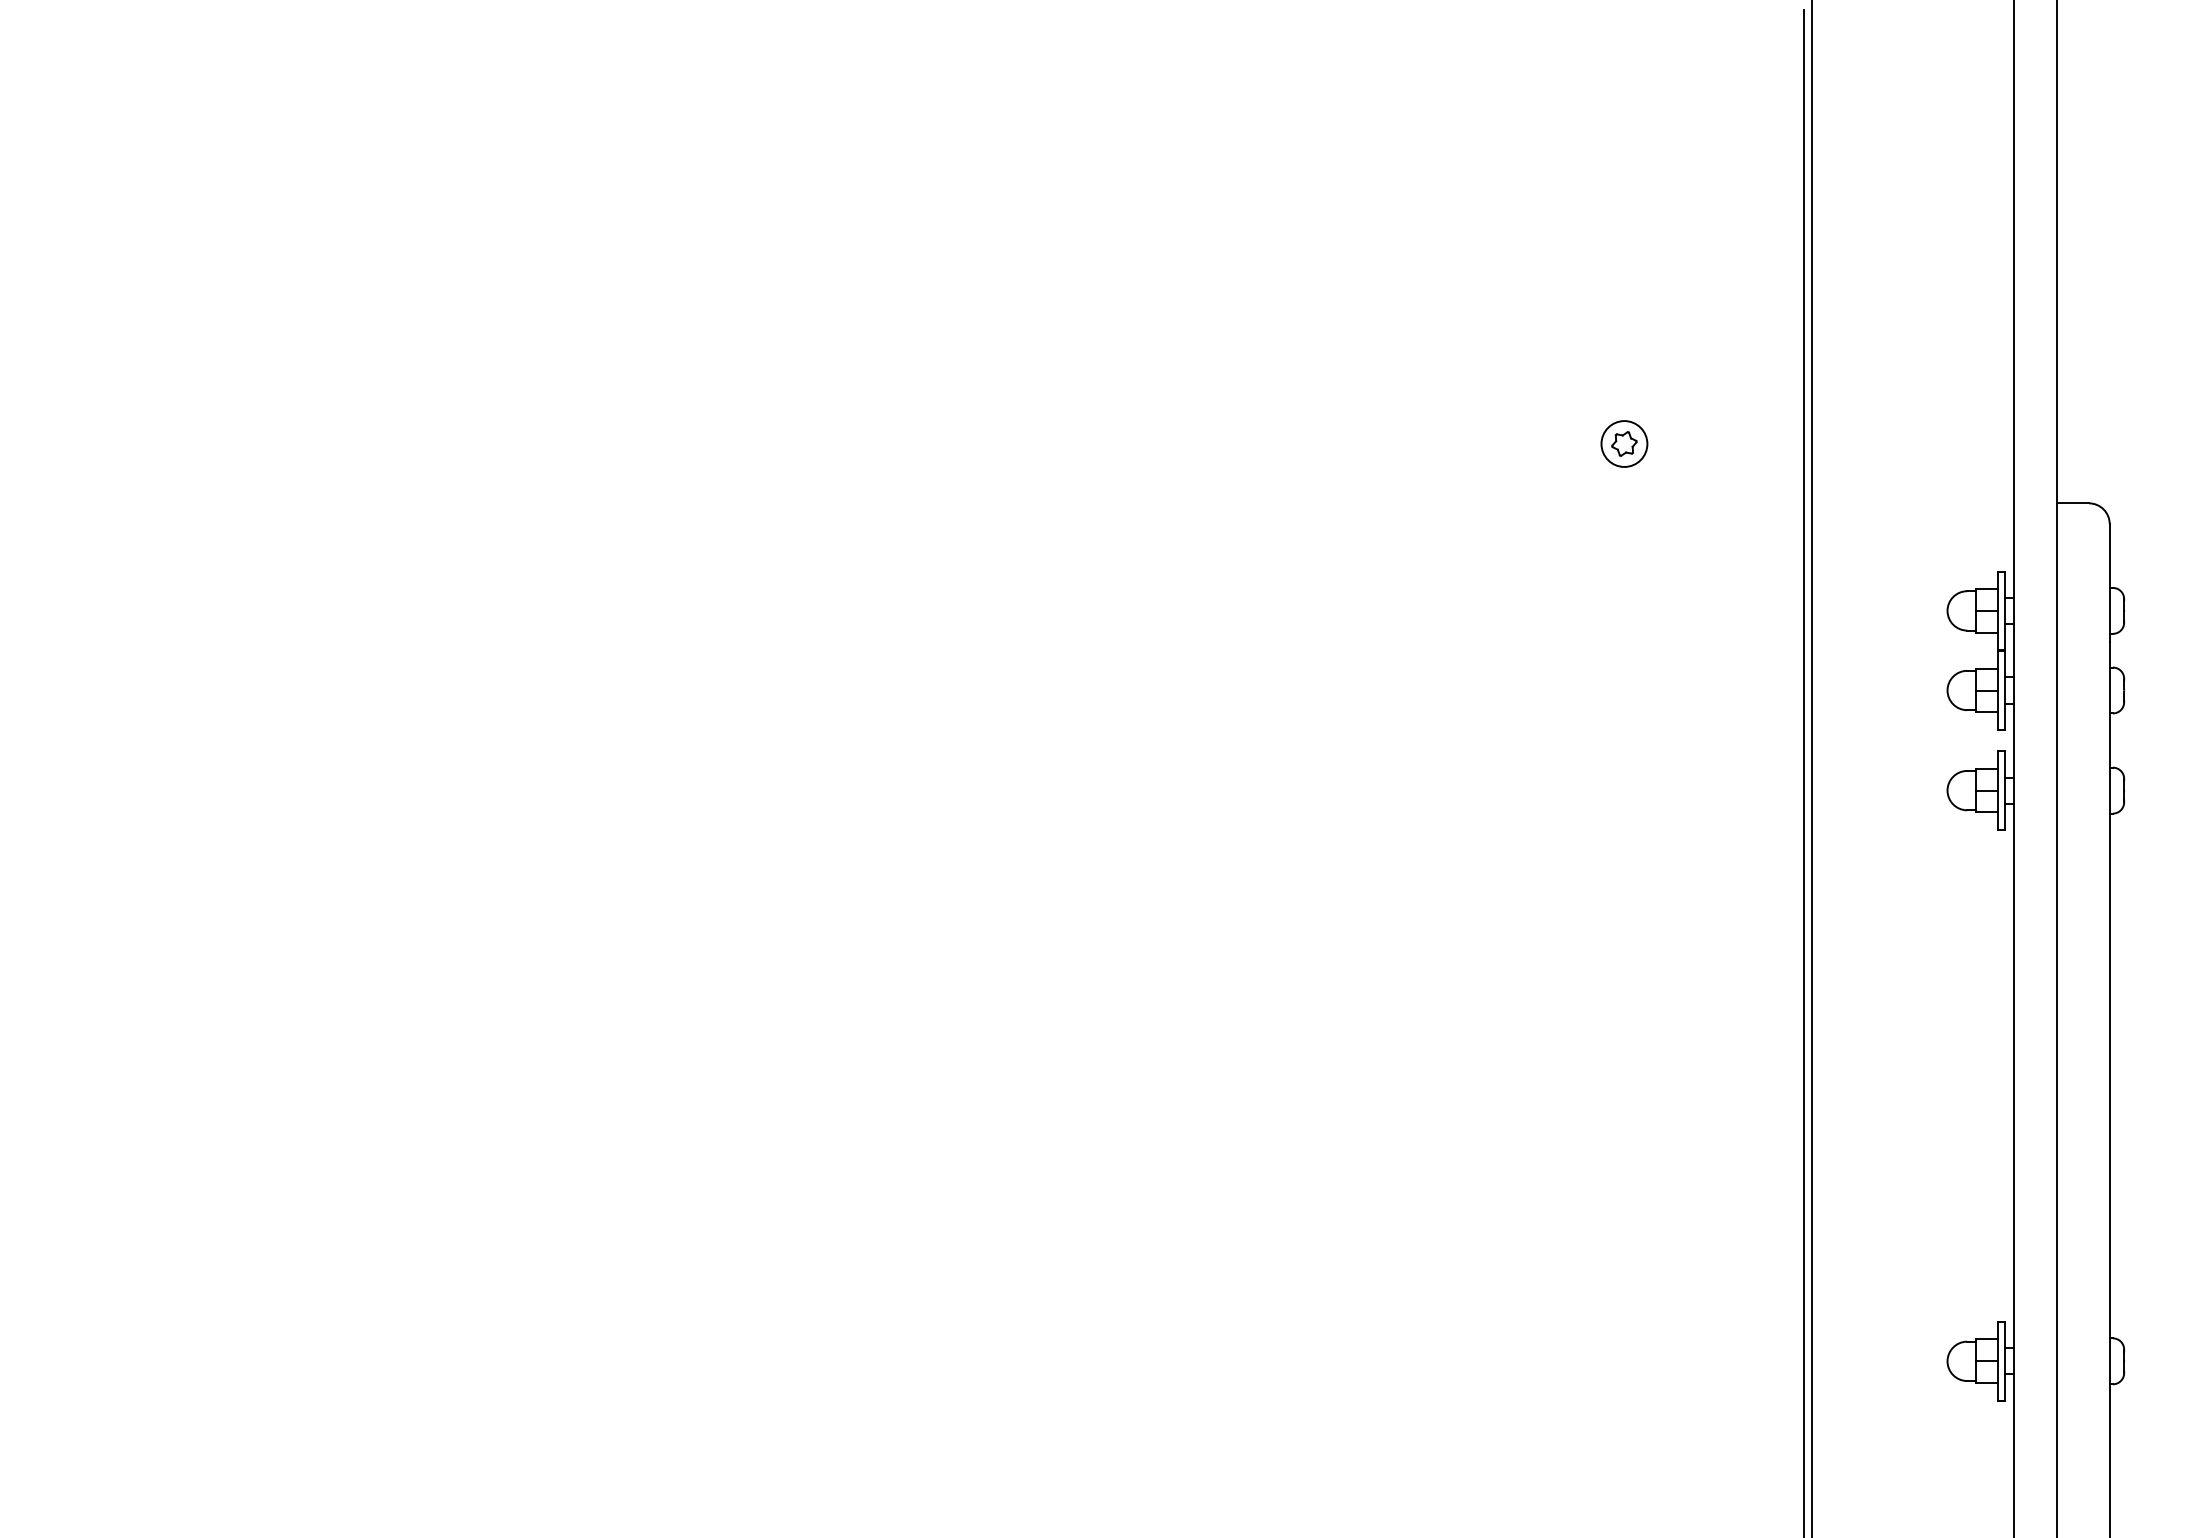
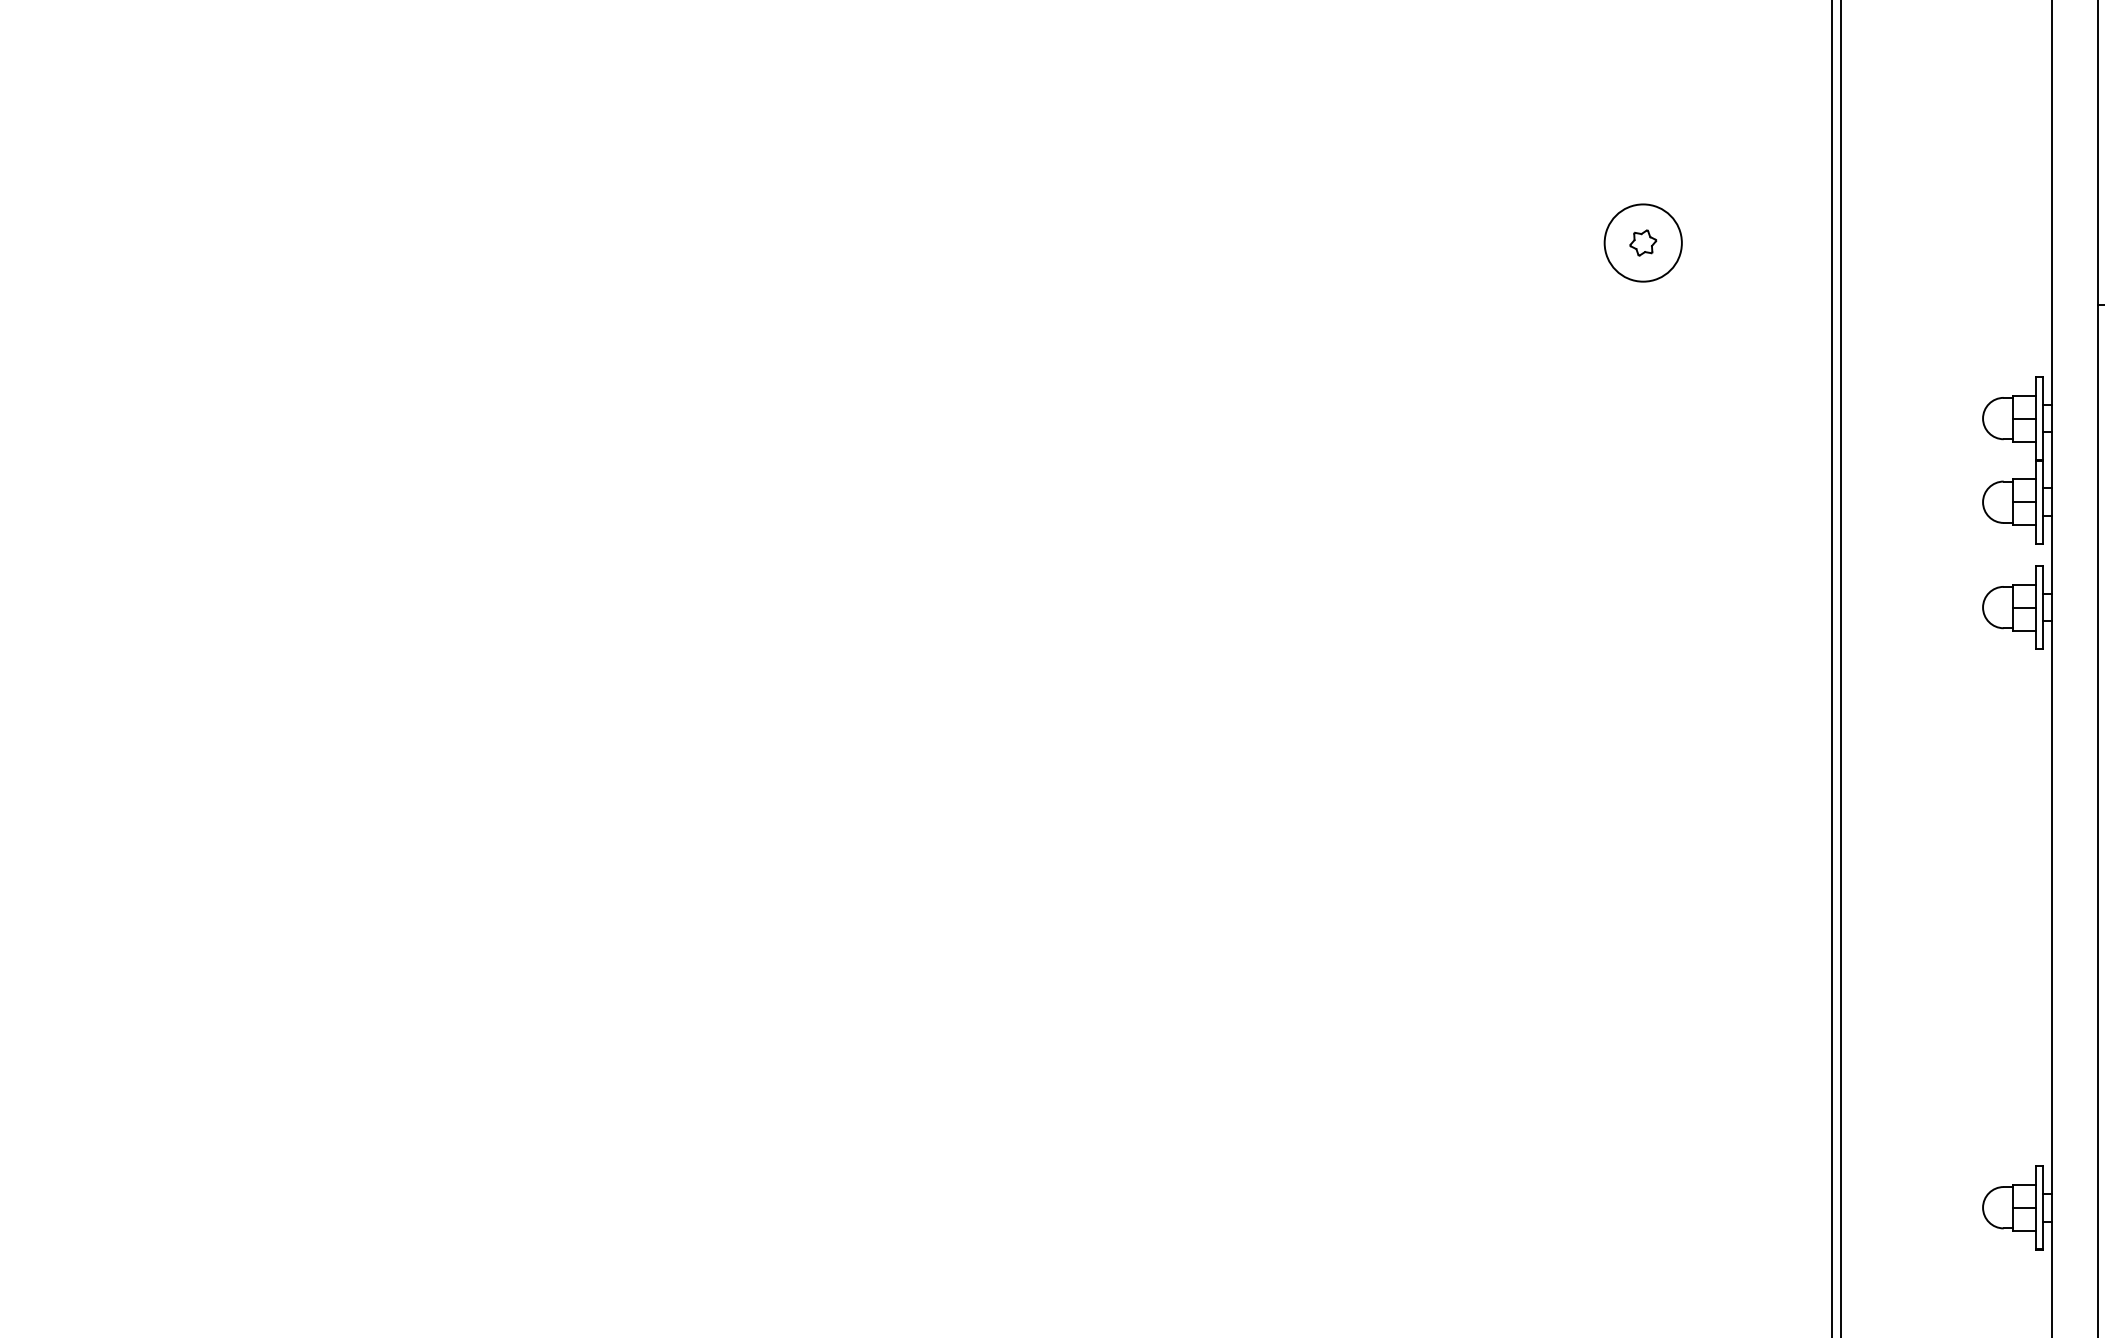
circle: (1624, 443) -> (1643, 242), size x1.6

